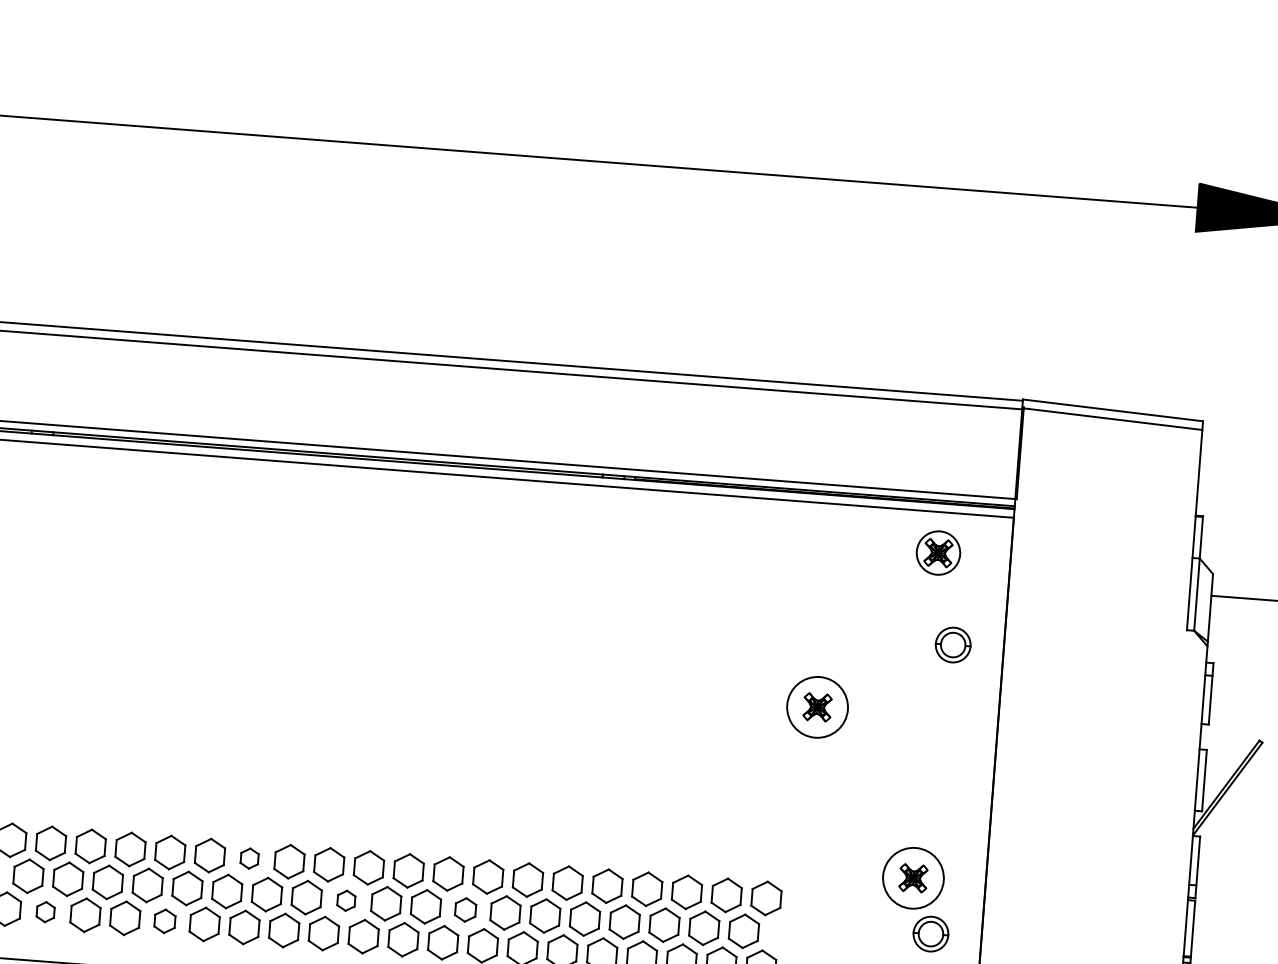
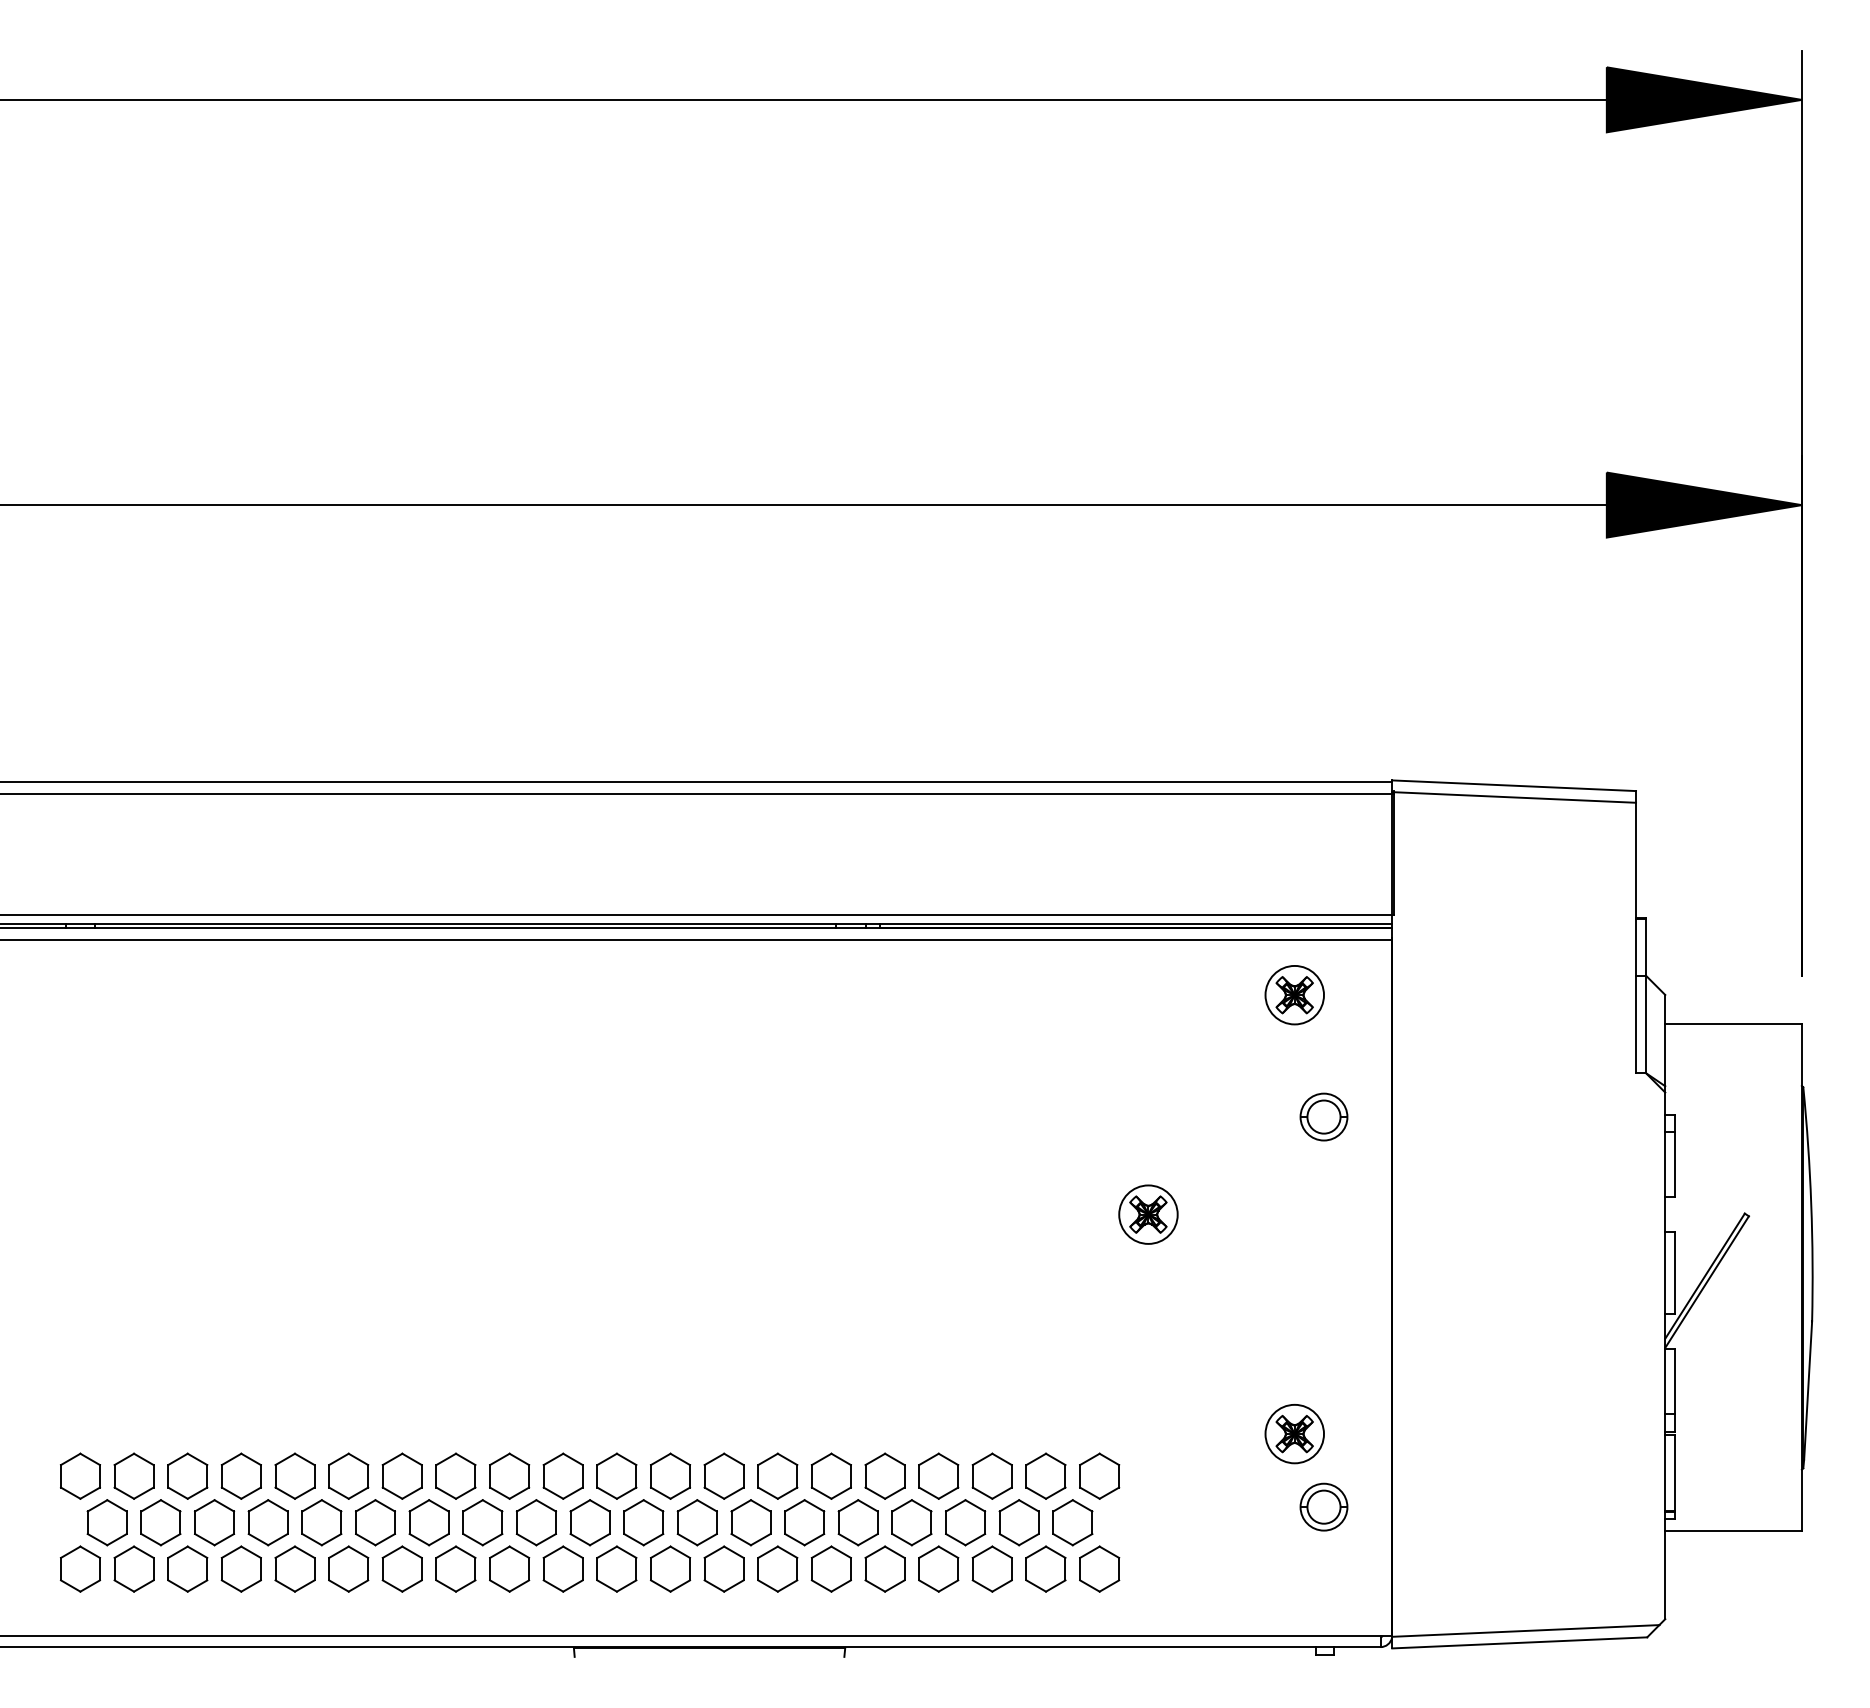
circle: (817, 707) -> (1148, 1214), size x0.71
part: (249, 858) -> (401, 1475), size x1.67
circle: (913, 877) -> (1294, 1433), size x0.71
part: (345, 900) -> (535, 1522), size x1.67
part: (465, 909) -> (696, 1522), size x1.43
part: (45, 911) -> (133, 1568), size x1.67
part: (164, 920) -> (294, 1568), size x1.43

